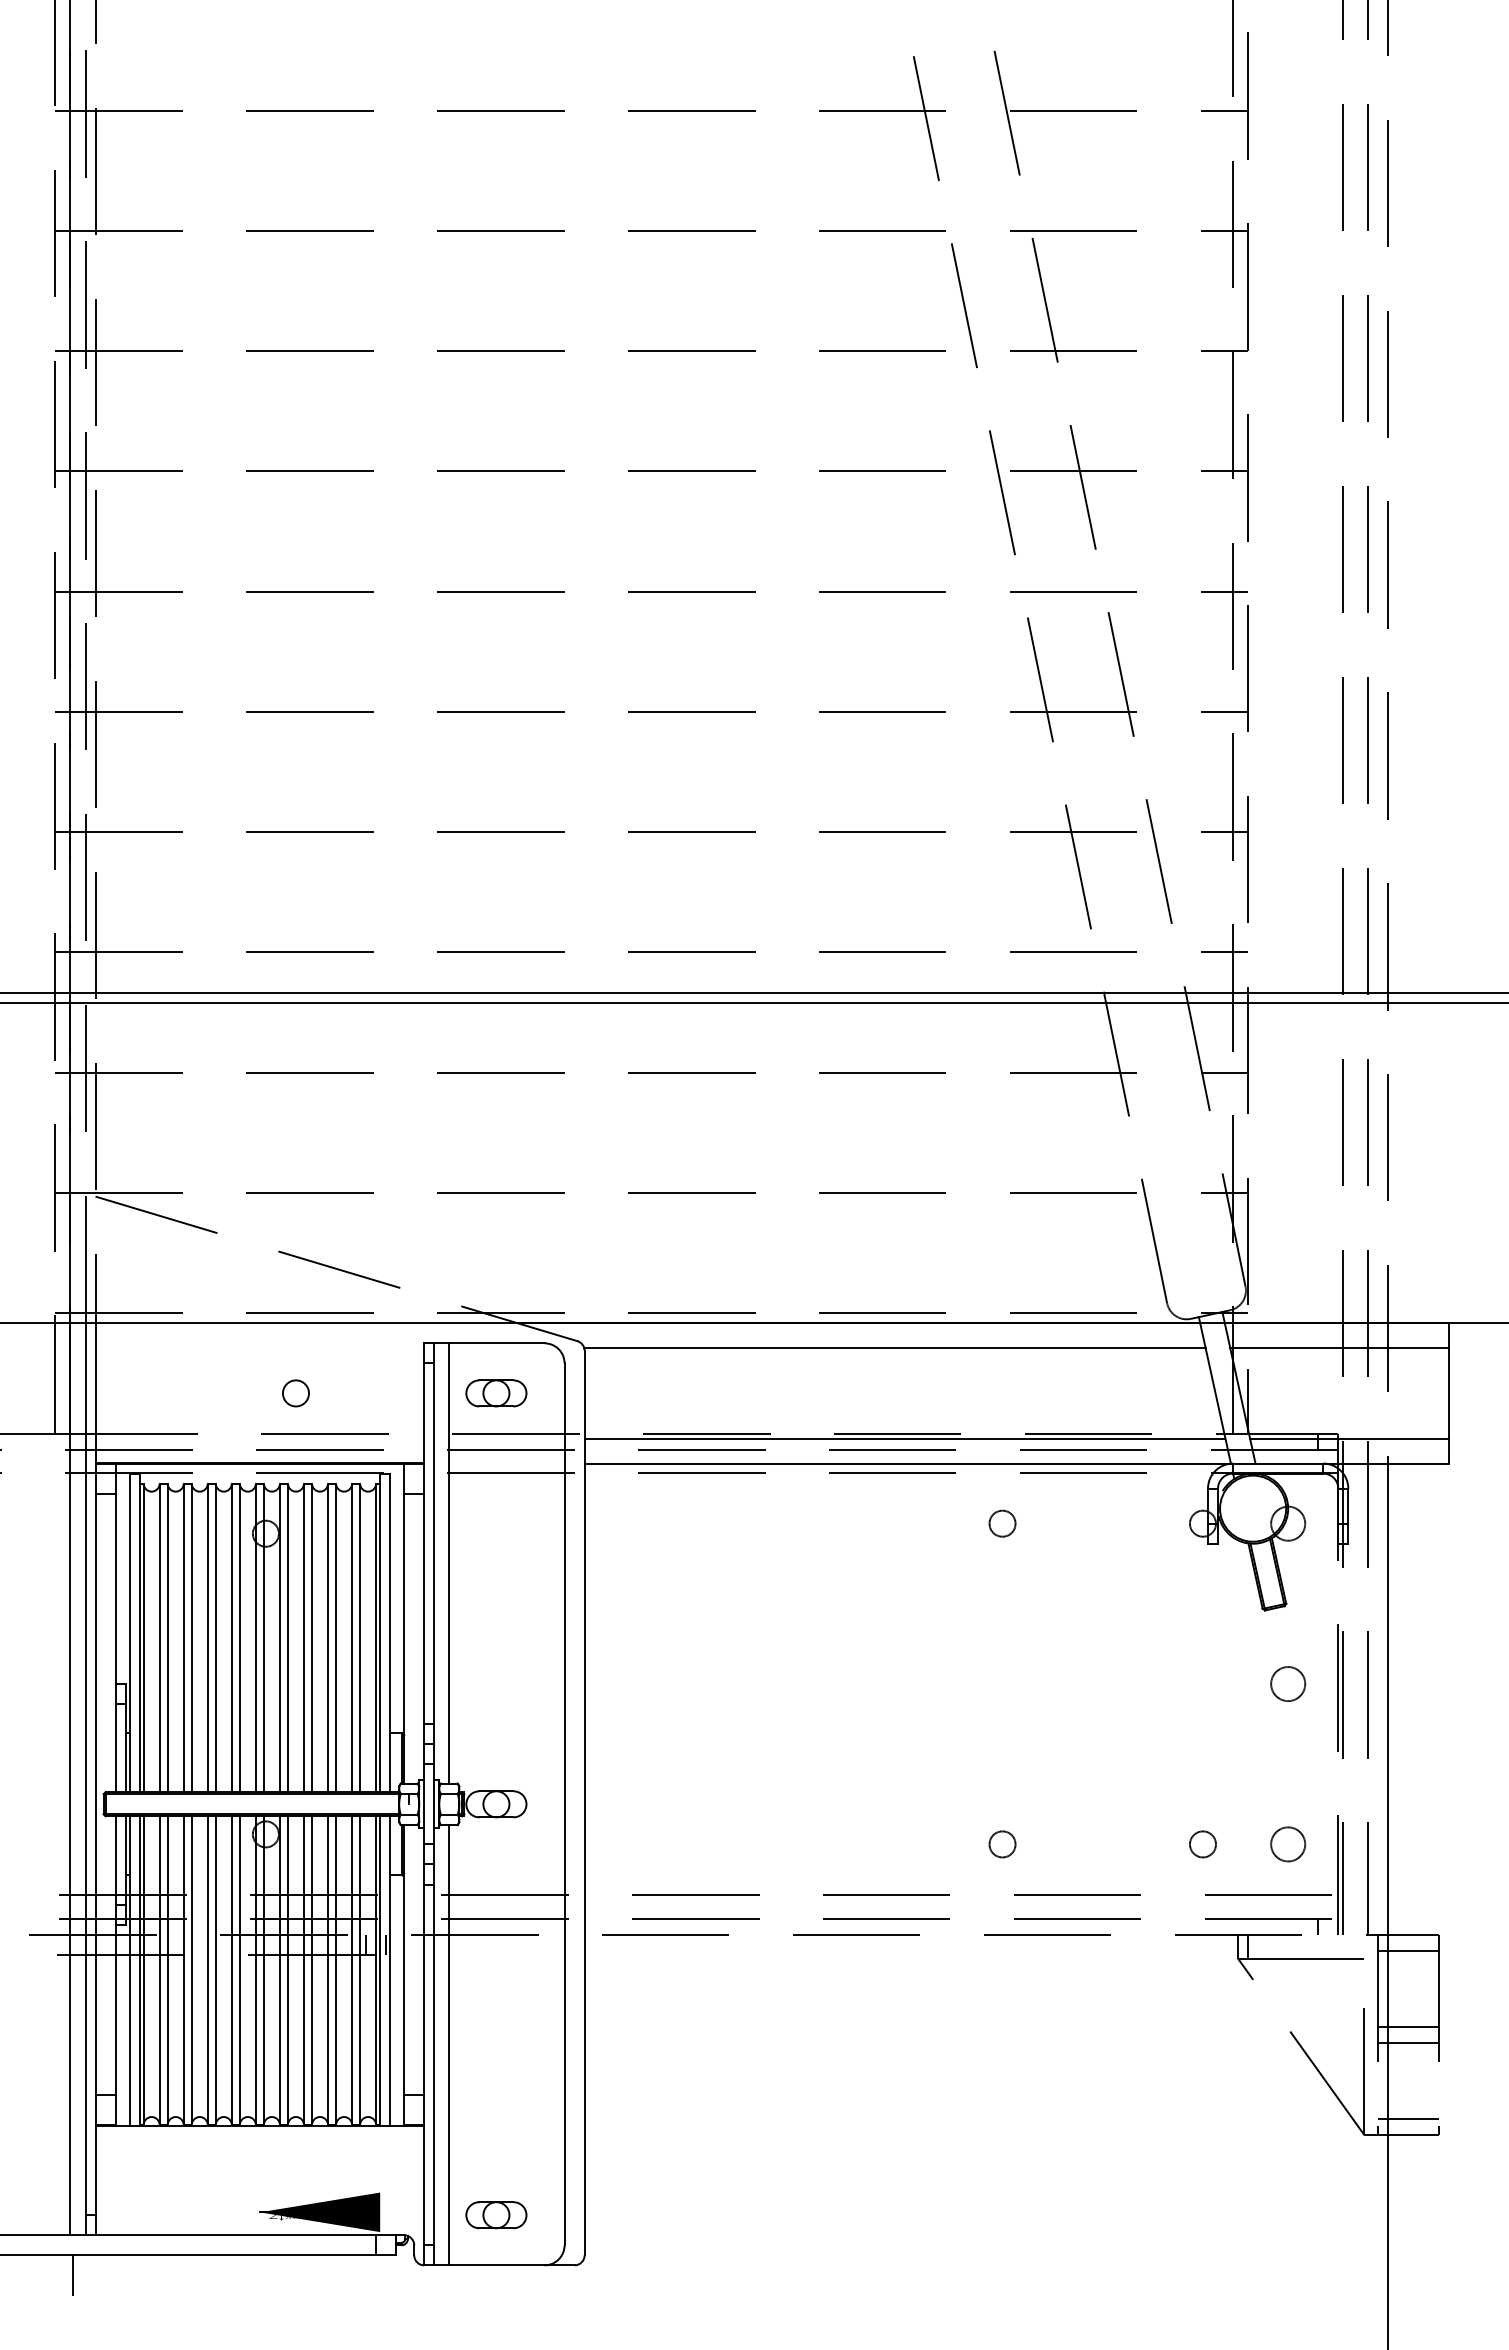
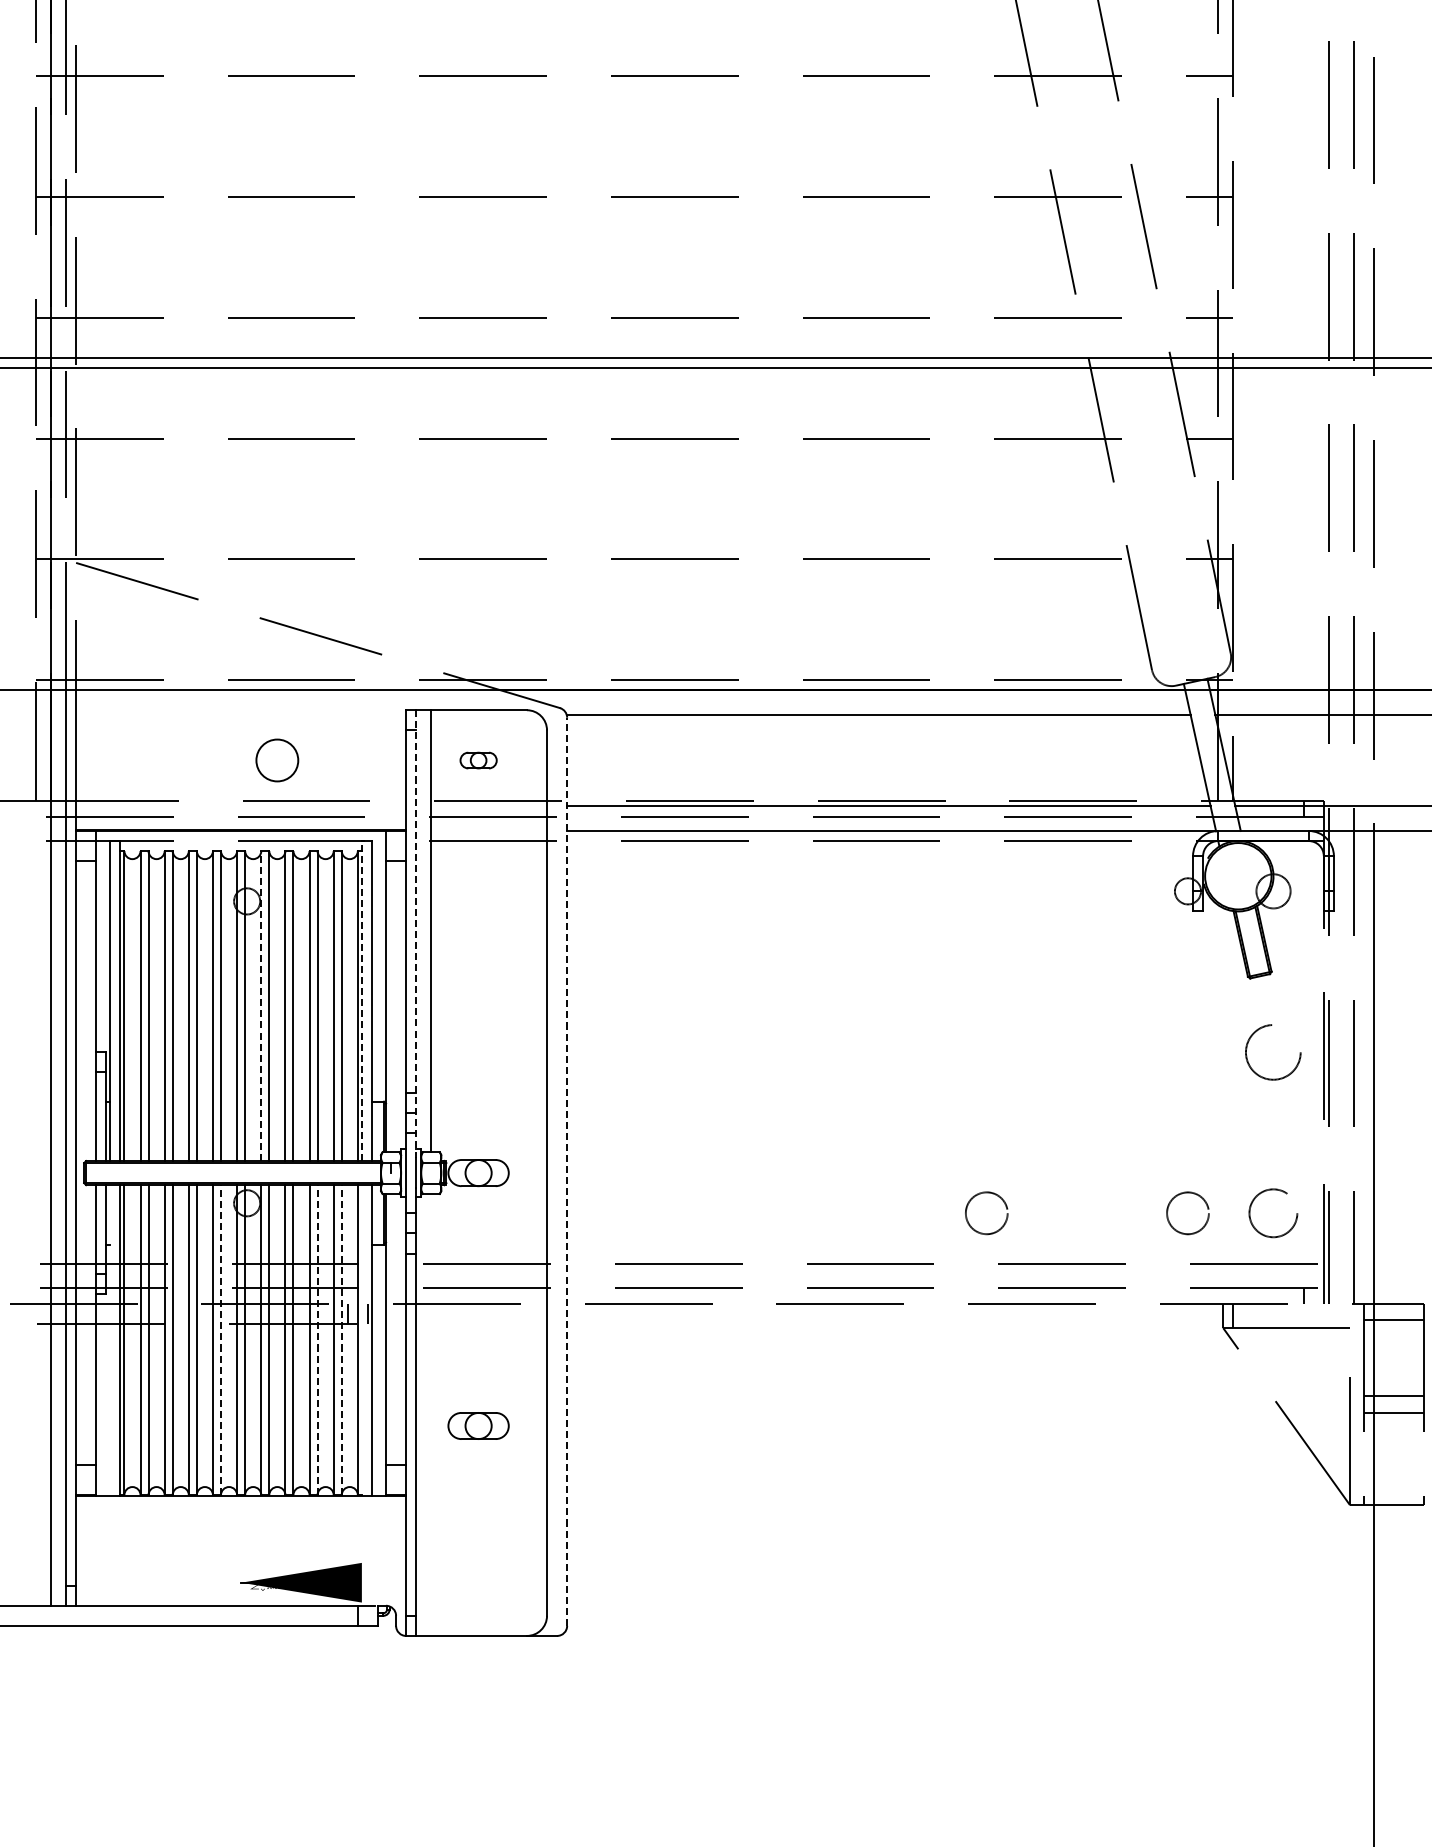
circle: (295, 1393) -> (276, 760), size x1.6
part: (496, 1393) -> (478, 760), size x0.6
circle: (1002, 1523) -> (986, 891), removed
line: (434, 1567) -> (416, 935), solid -> dashed
line: (380, 1632) -> (362, 1000), solid -> dashed
line: (279, 1637) -> (260, 1005), solid -> dashed
circle: (1288, 1683) -> (1273, 1051), size x1.6
line: (584, 1802) -> (567, 1171), solid -> dashed
circle: (1002, 1844) -> (986, 1213), size x1.6
circle: (1202, 1844) -> (1187, 1213), size x1.6
circle: (1288, 1844) -> (1273, 1213), size x1.4
line: (239, 1970) -> (220, 1339), solid -> dashed
line: (336, 1970) -> (318, 1339), solid -> dashed
line: (360, 1970) -> (342, 1339), solid -> dashed
line: (129, 1971) -> (110, 1340), removed
line: (380, 1971) -> (362, 1340), removed
line: (449, 2045) -> (431, 1415), removed
line: (1408, 2119) -> (1394, 1489), removed
part: (496, 2215) -> (478, 1426), moved
line: (73, 2275) -> (53, 1646), removed

